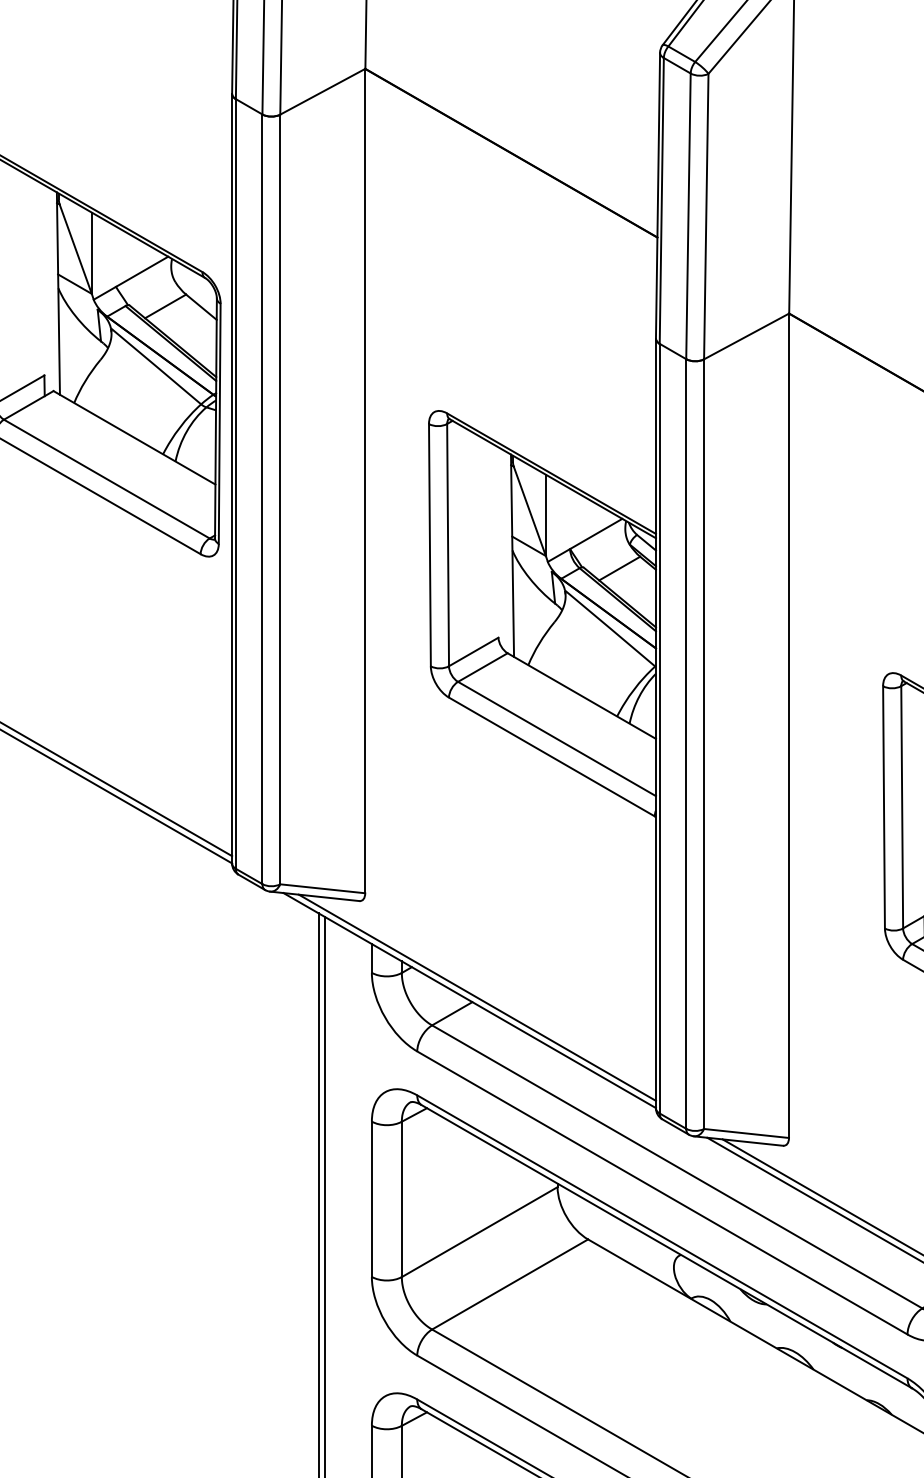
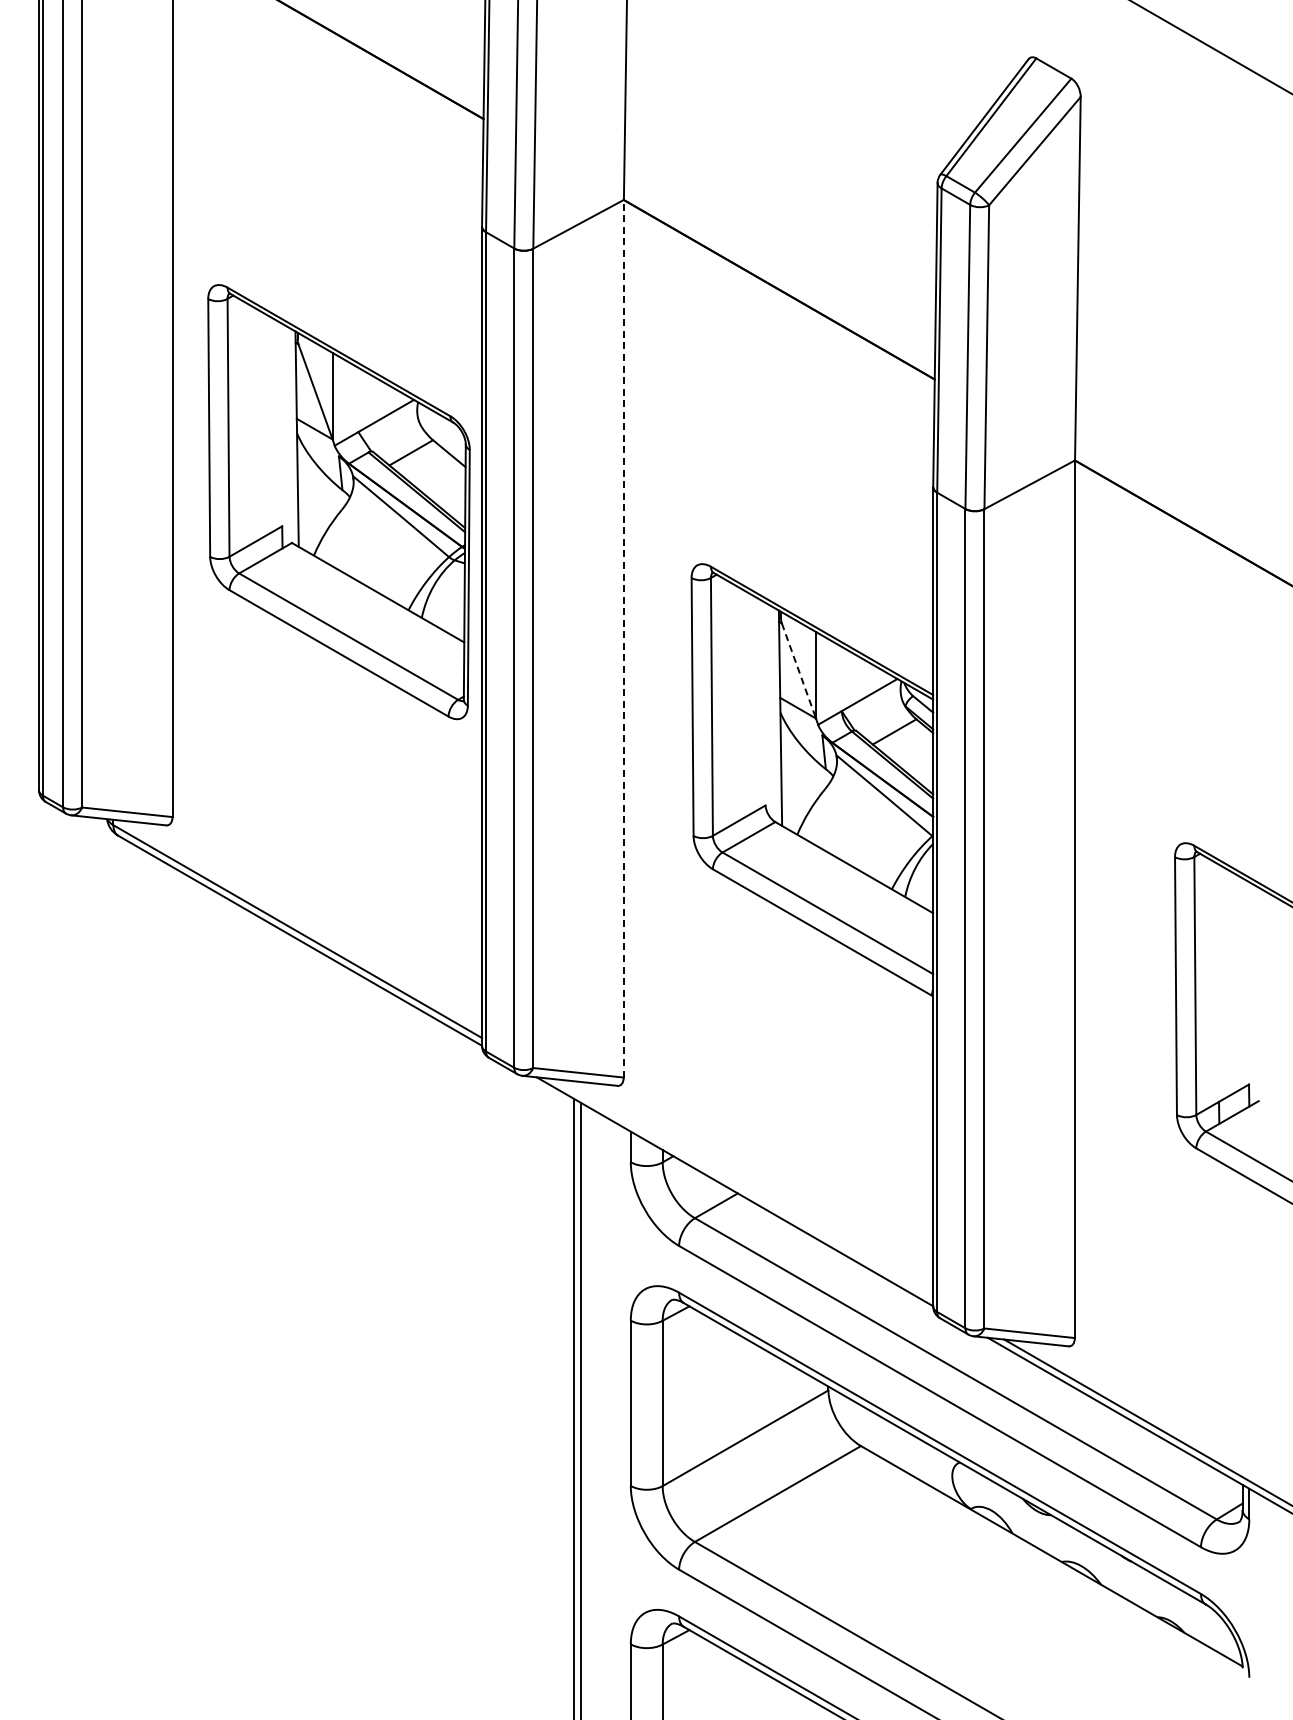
line: (365, 480) -> (623, 638), solid -> dashed
line: (529, 510) -> (798, 670), solid -> dashed
line: (477, 997) -> (743, 1188), removed

